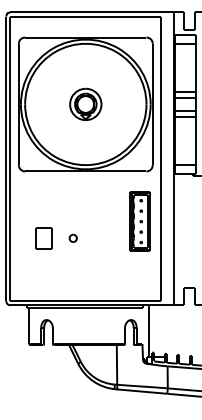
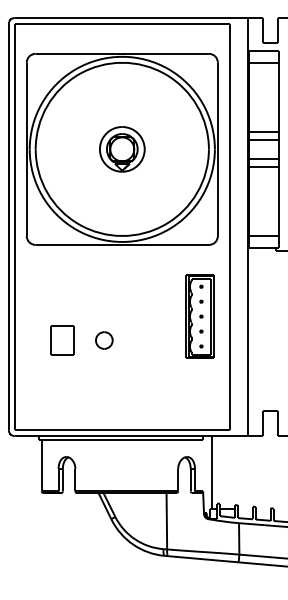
part: (73, 238) -> (104, 340), size x1.6

